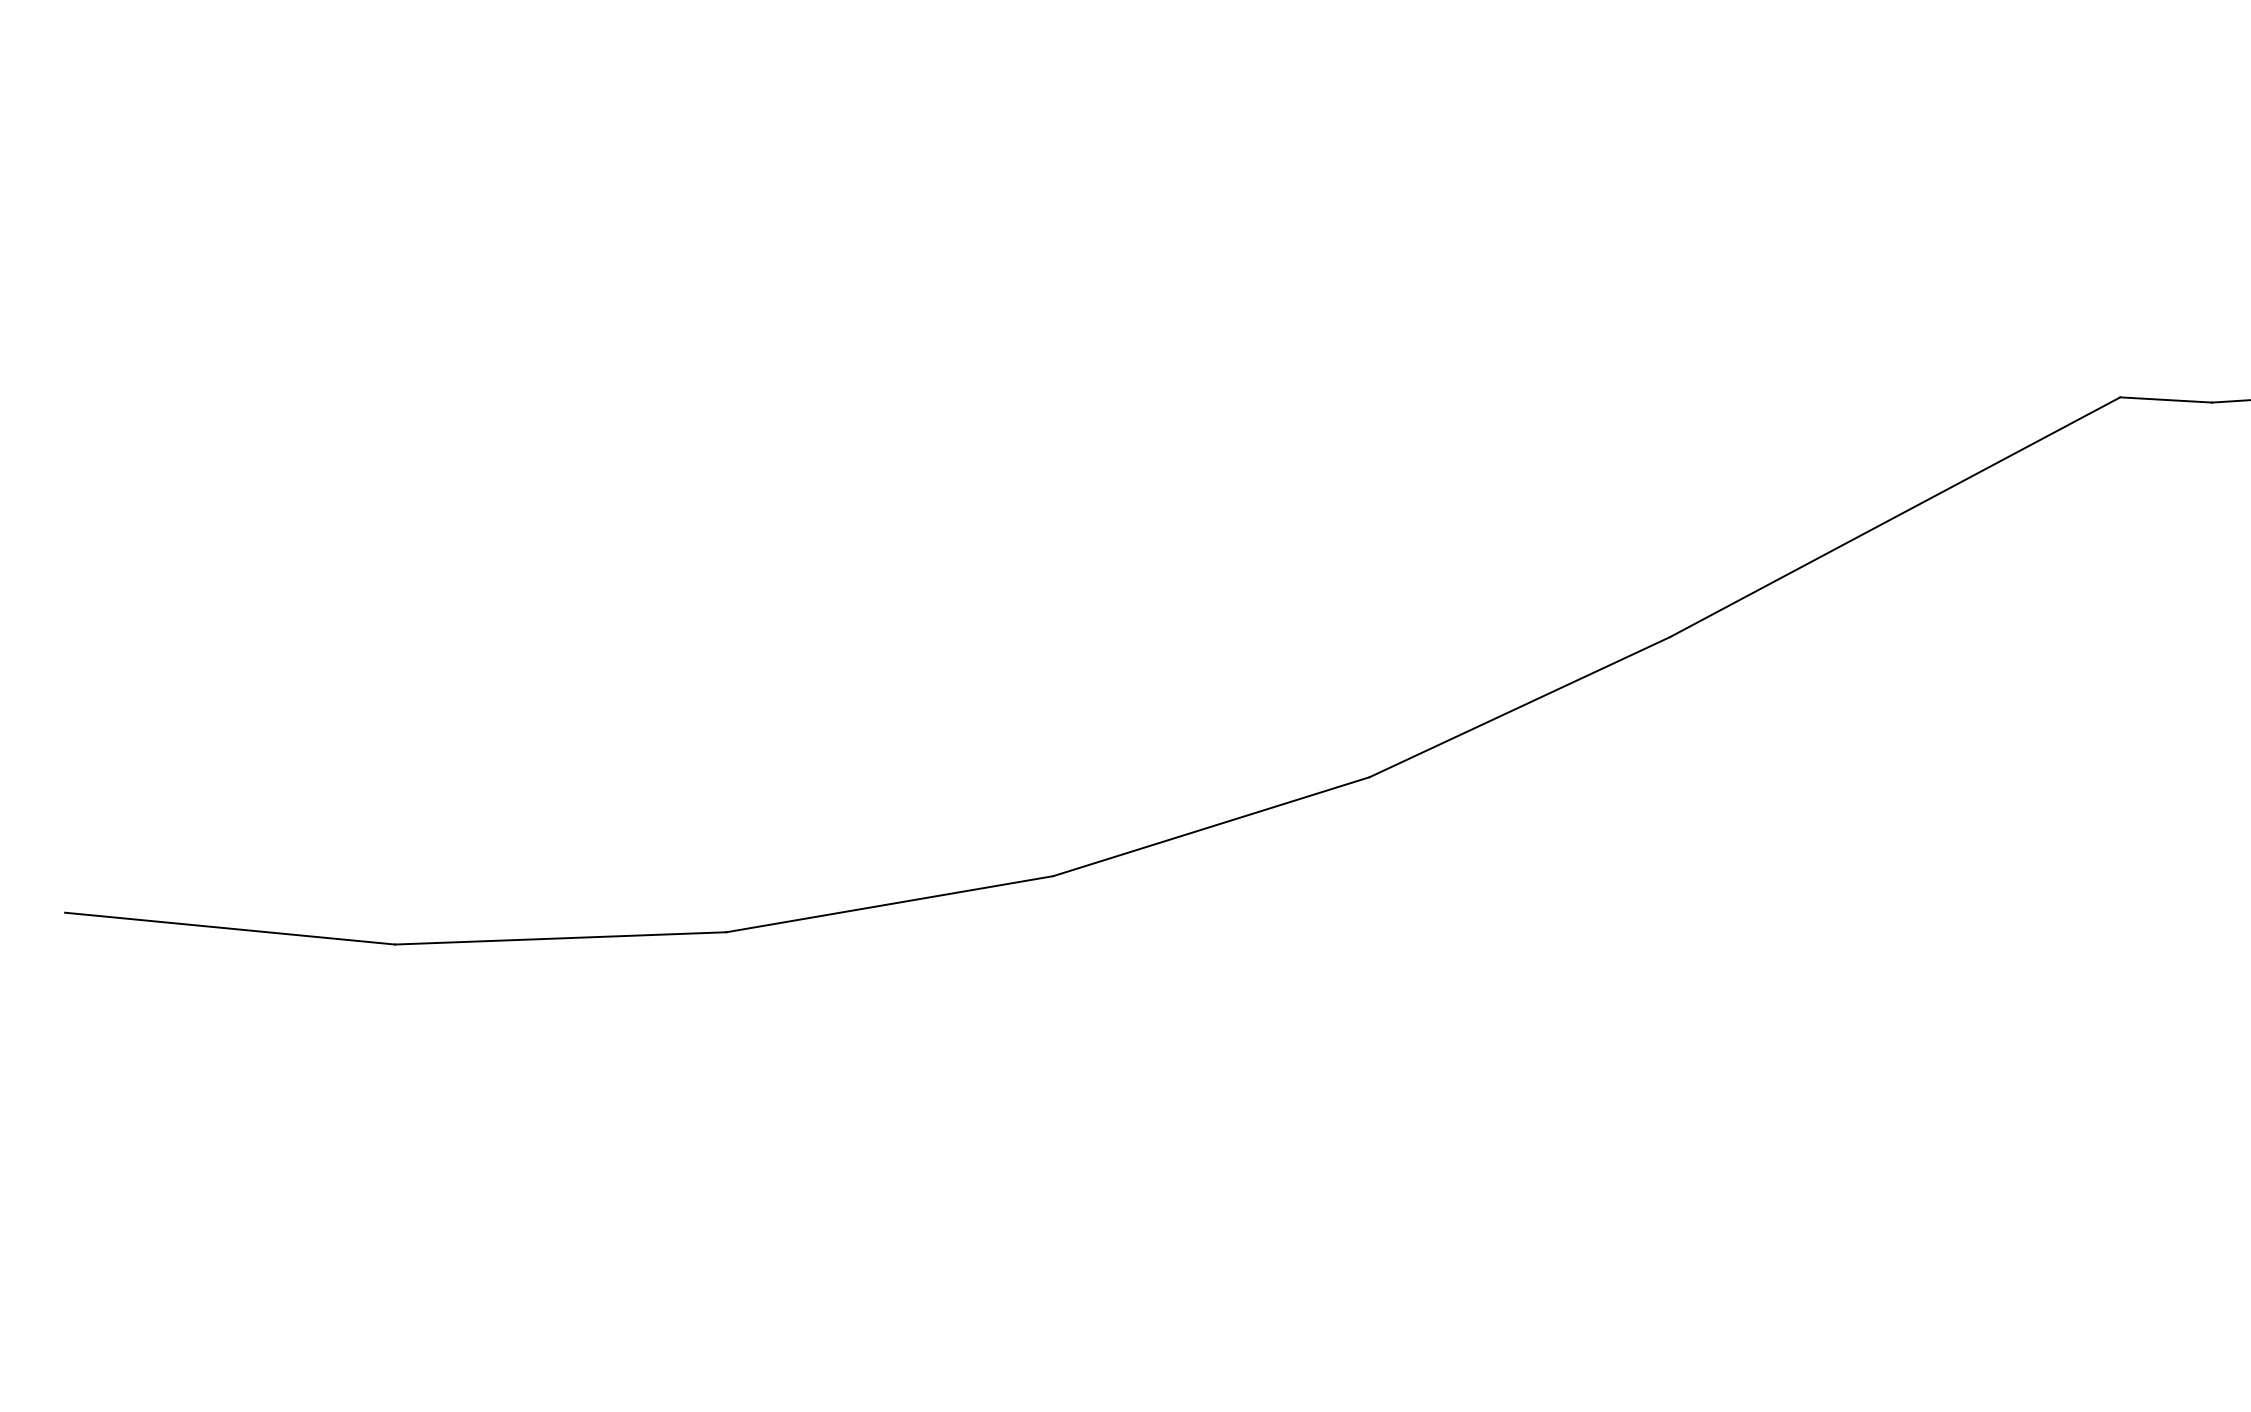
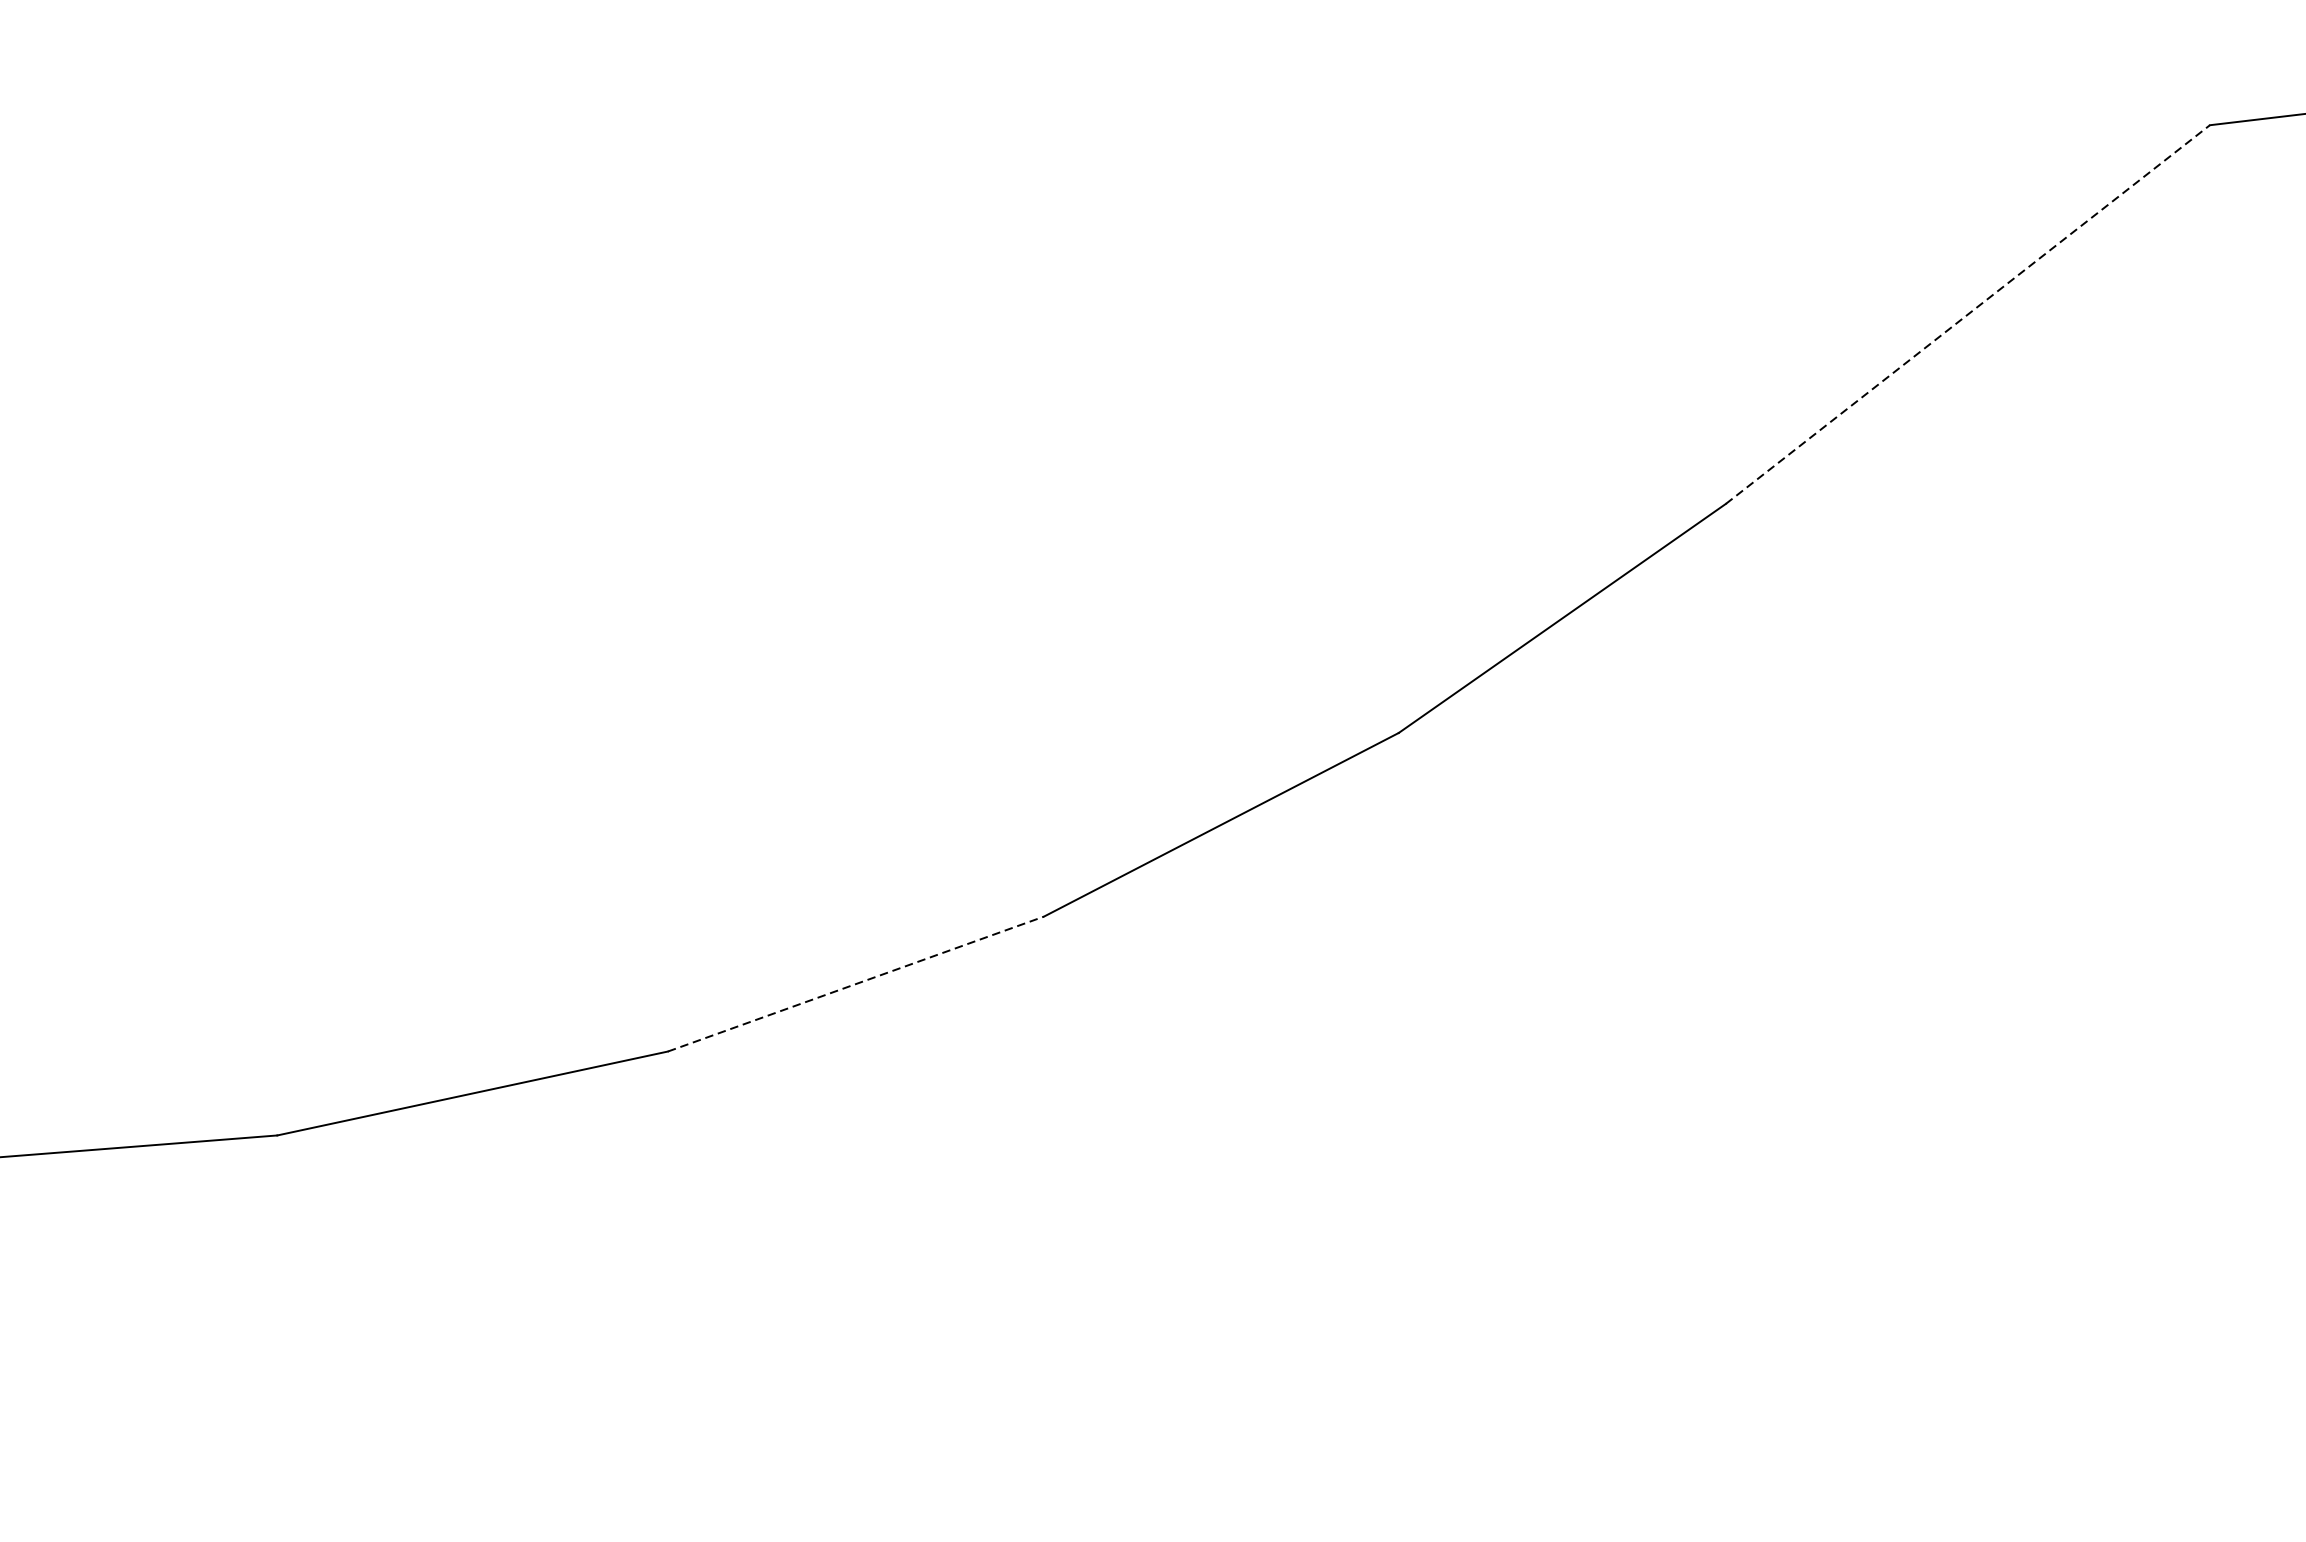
line: (1895, 517) -> (1968, 314), solid -> dashed
line: (889, 904) -> (855, 984), solid -> dashed

